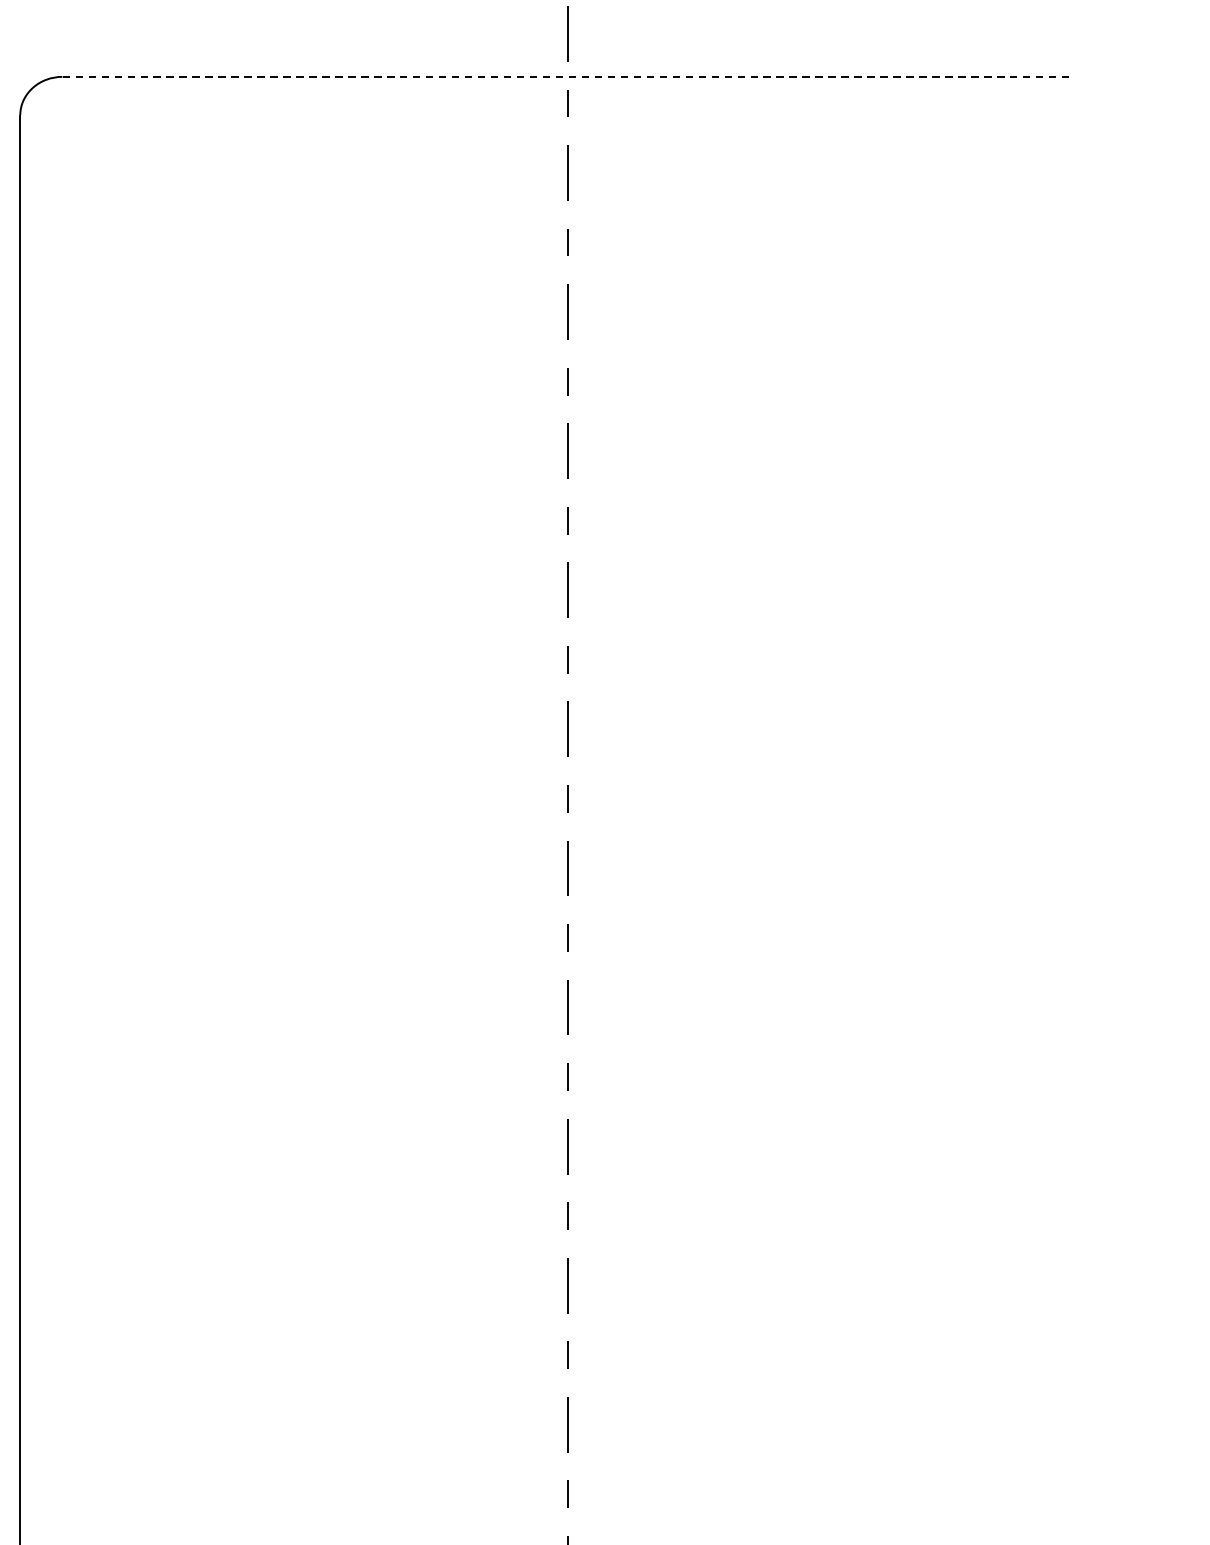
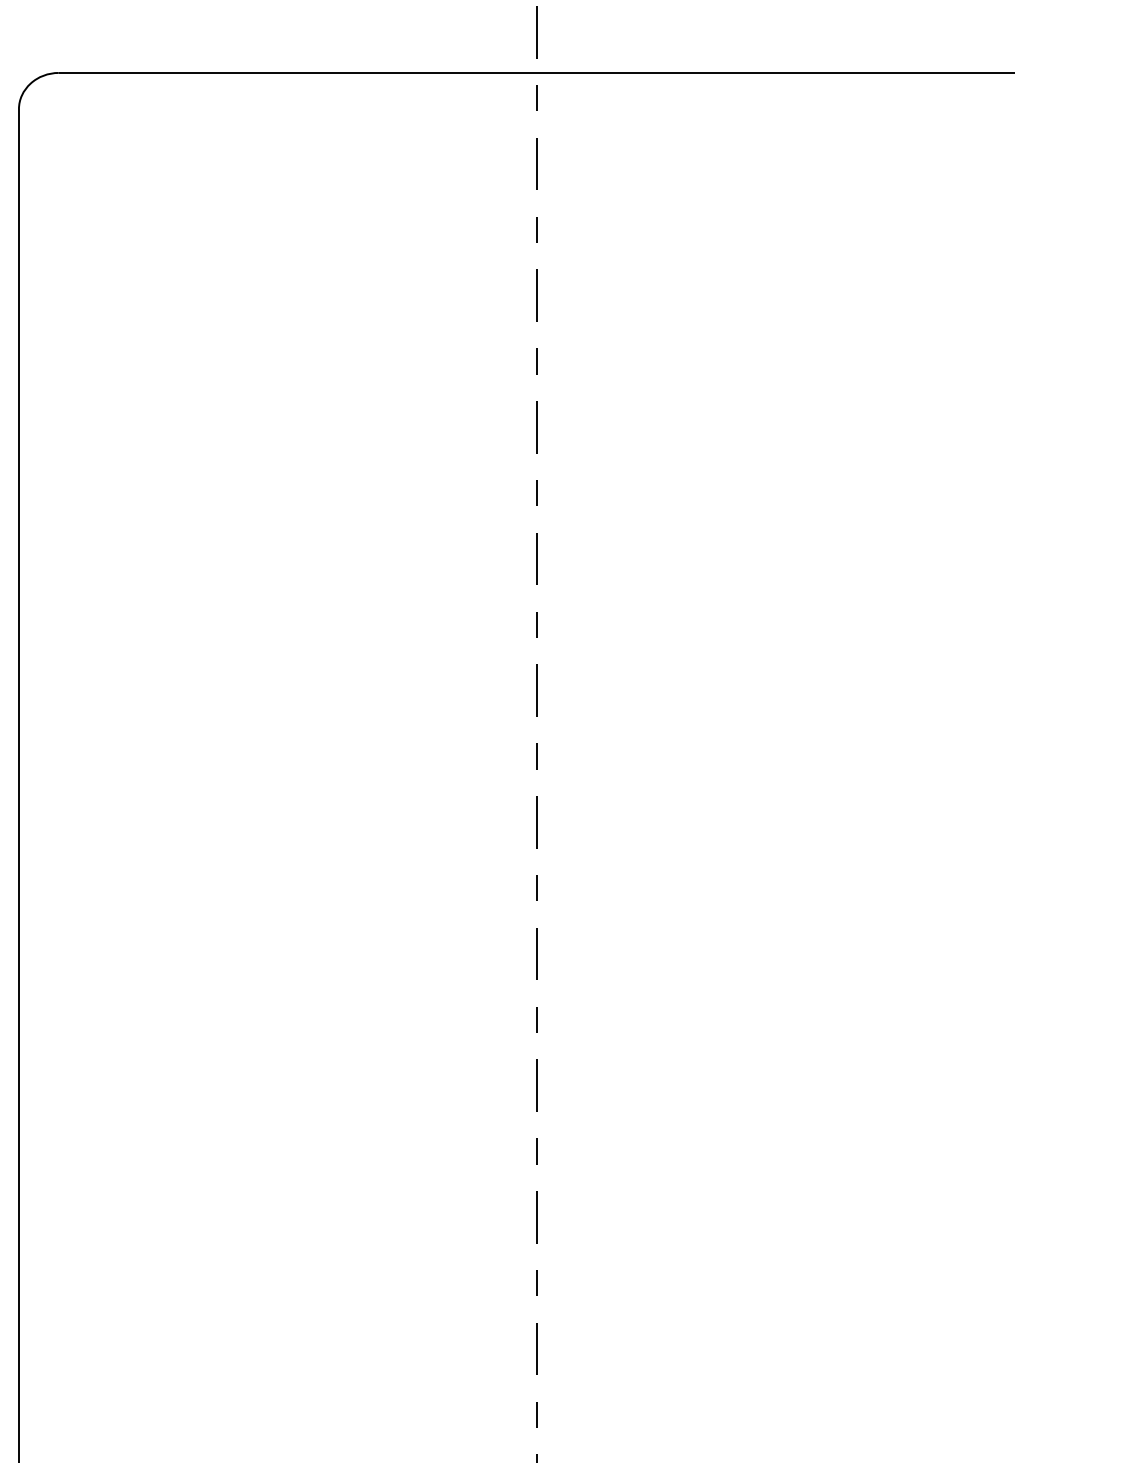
line: (568, 76) -> (537, 72), dashed -> solid

